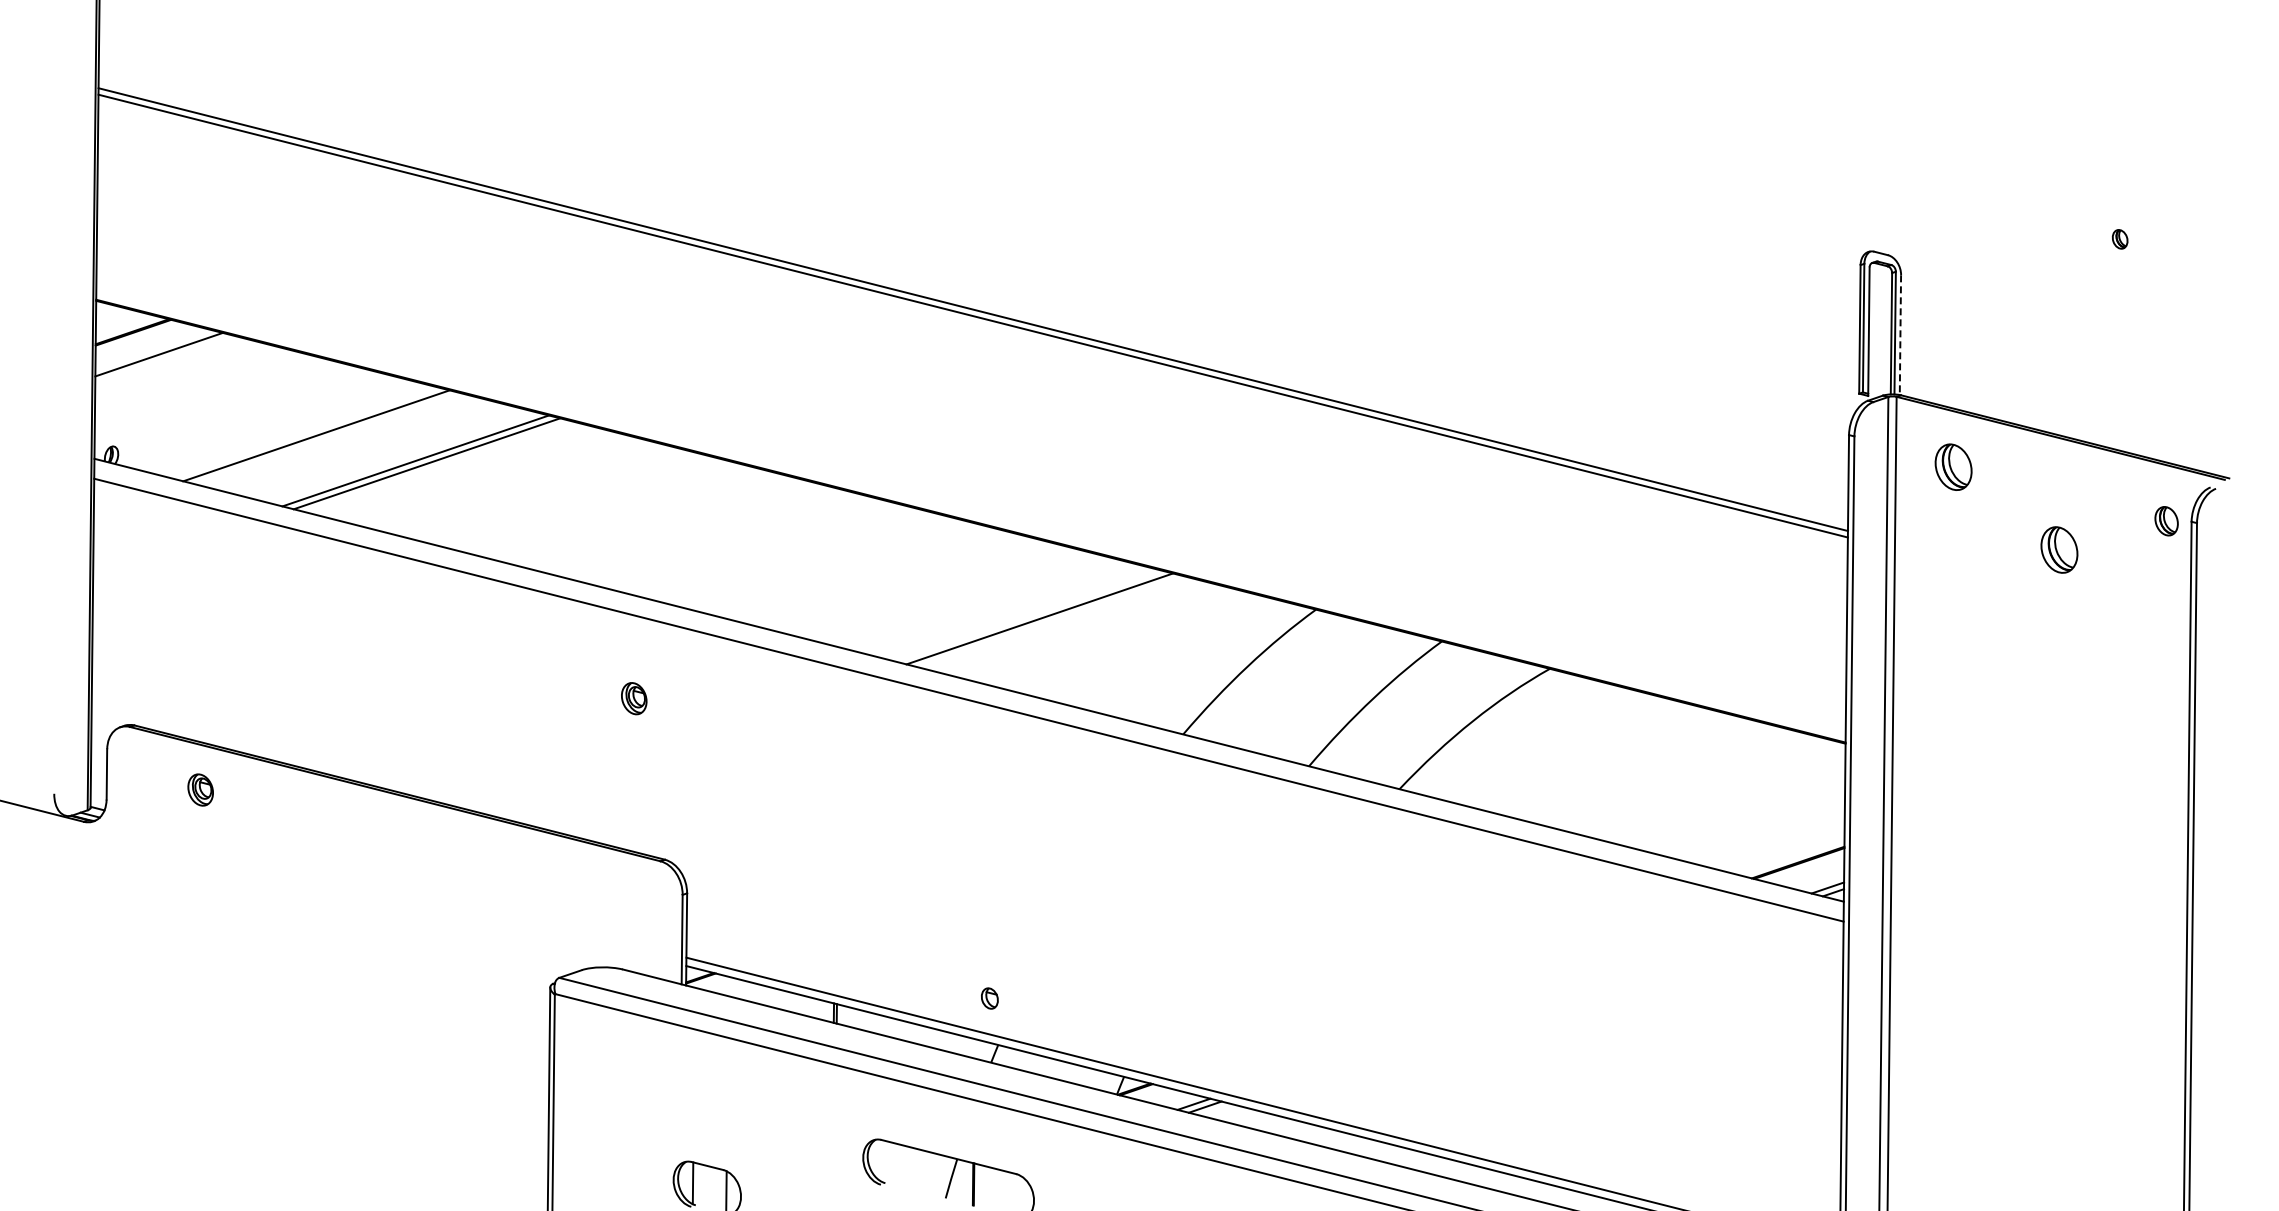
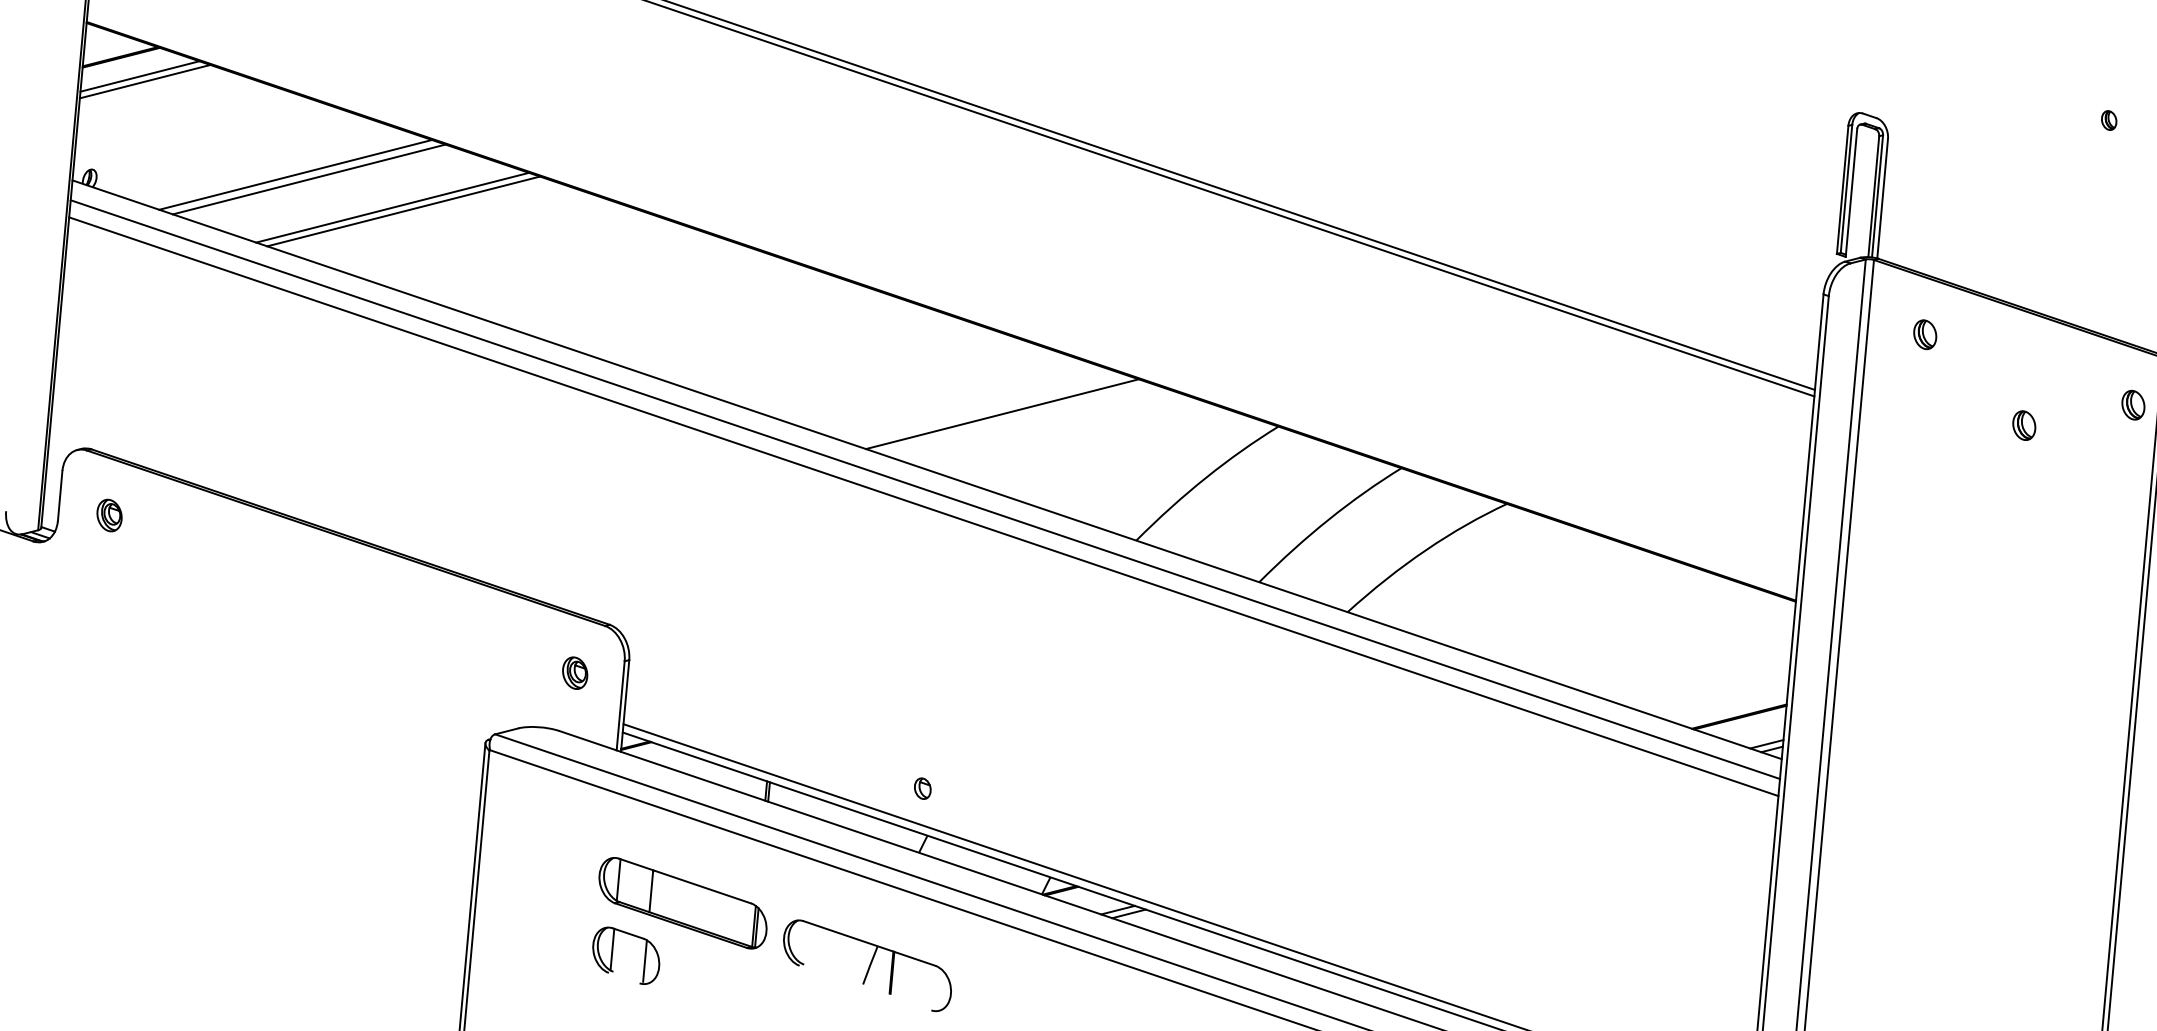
line: (1900, 335) -> (1882, 199), dashed -> solid
line: (153, 349) -> (139, 76), added
line: (330, 438) -> (309, 178), added
part: (1953, 467) -> (1925, 334), size x0.62
part: (2059, 550) -> (2024, 425), size x0.62
part: (634, 698) -> (575, 673), moved
line: (968, 716) -> (923, 505), added
part: (200, 789) -> (109, 515), moved
part: (759, 1131) -> (682, 903), added

